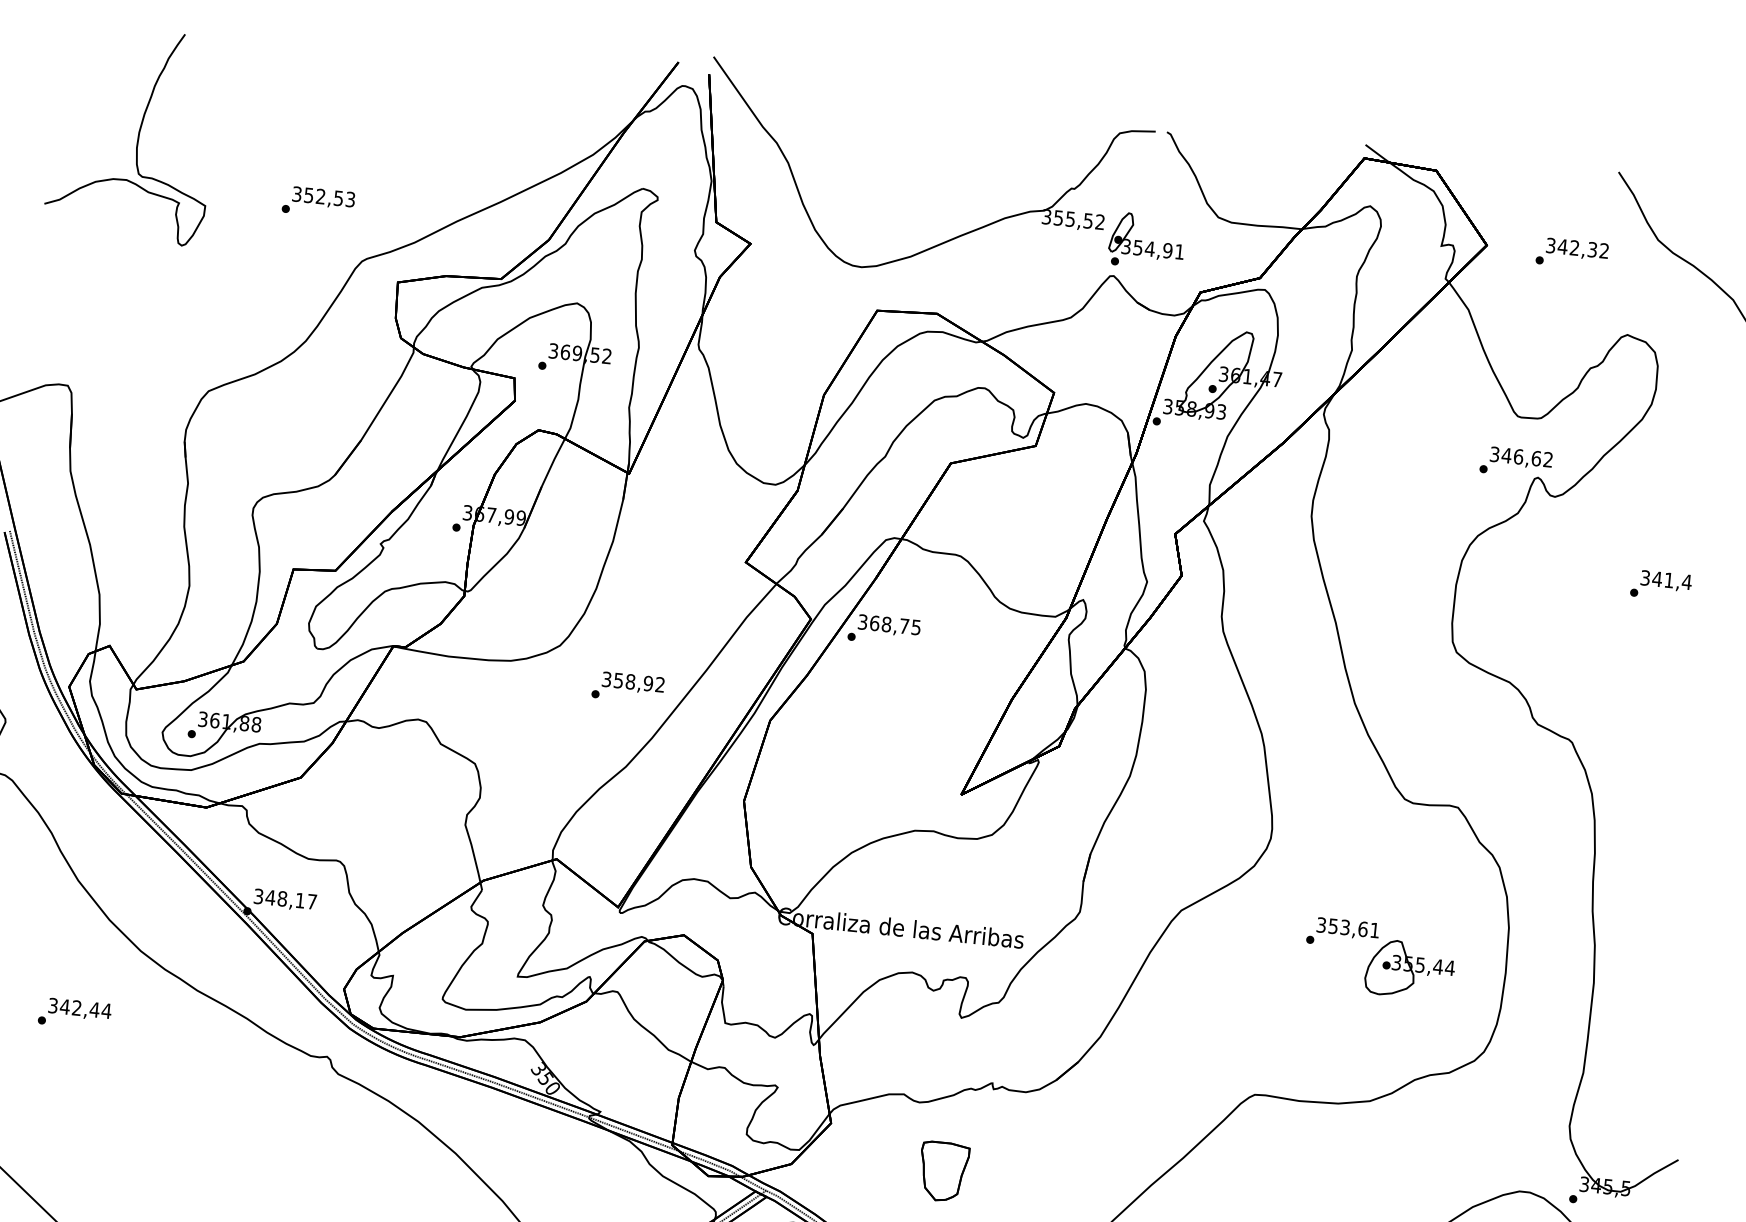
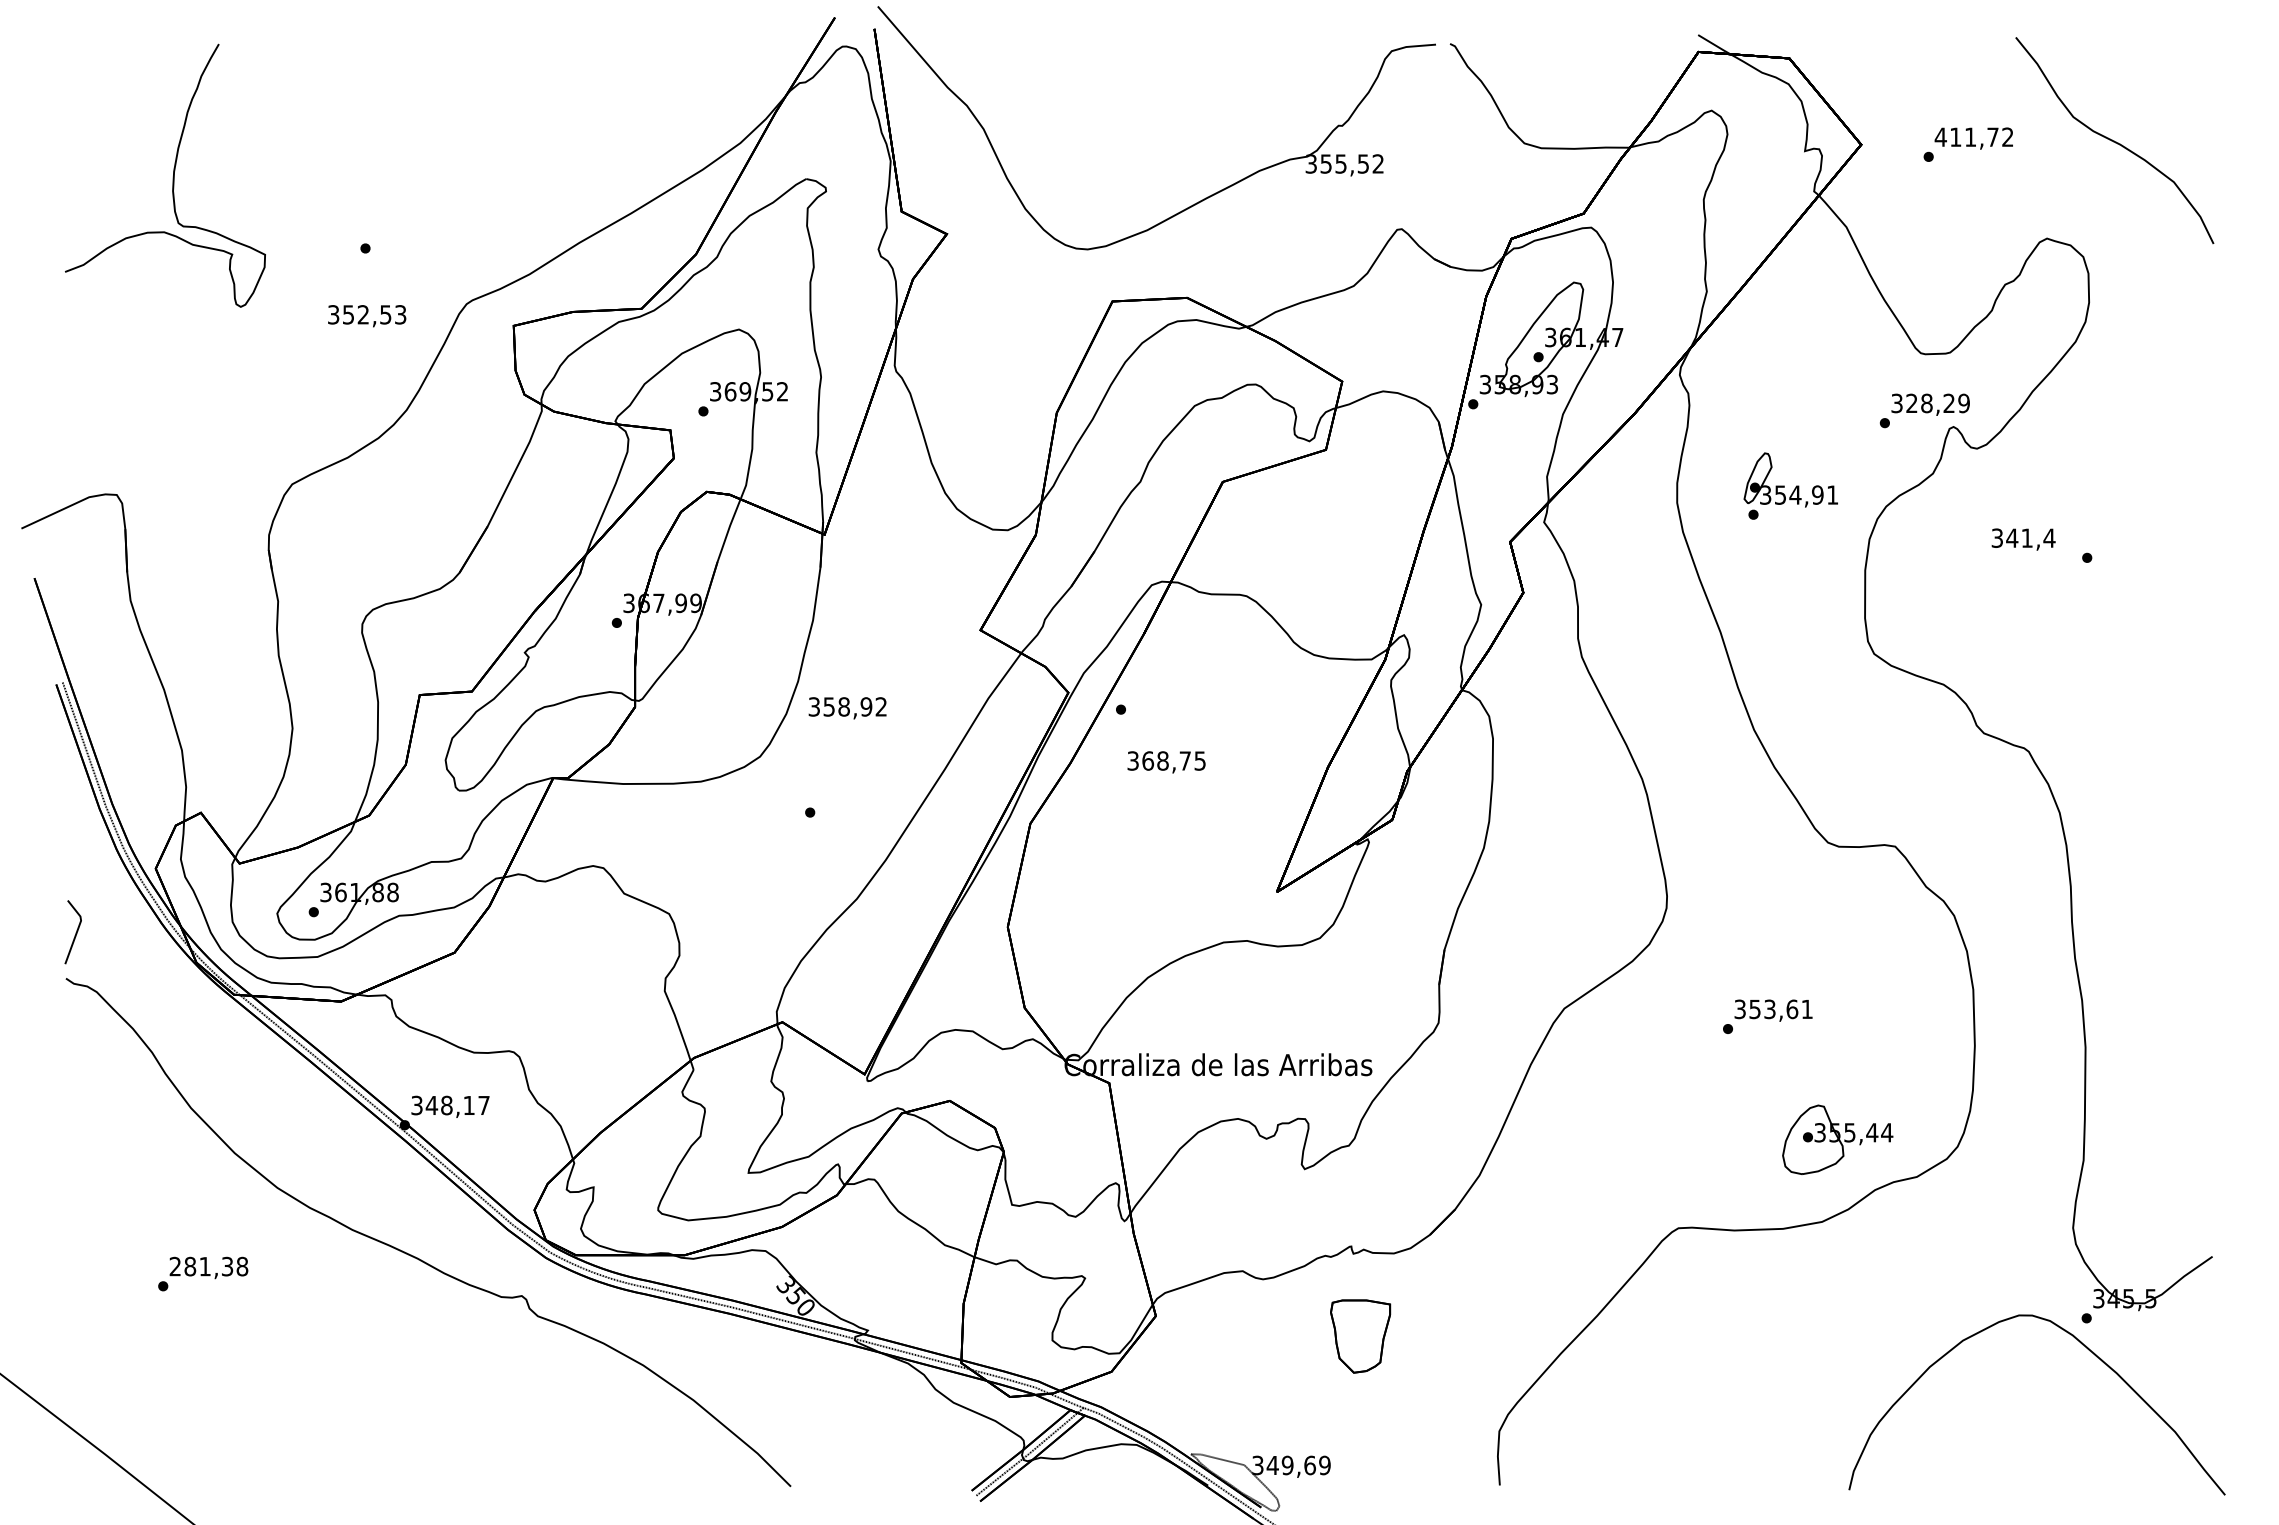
text: (323, 198) -> (367, 316), moved
part: (1146, 240) -> (1790, 485), moved
text: (1571, 247) -> (1966, 137), 342,32 -> 411,72
text: (1527, 457) -> (1937, 403), 346,62 -> 328,29
text: (1666, 581) -> (2023, 539), moved
text: (889, 626) -> (1166, 762), moved
text: (633, 683) -> (847, 708), moved
part: (1409, 969) -> (1837, 1139), moved
text: (79, 1008) -> (208, 1266), 342,44 -> 281,38
part: (943, 1171) -> (1360, 1336), moved

